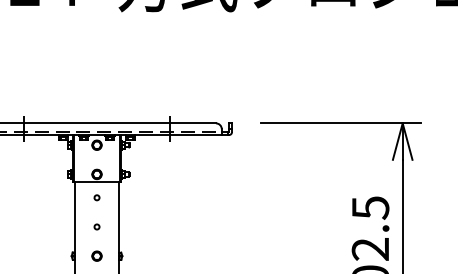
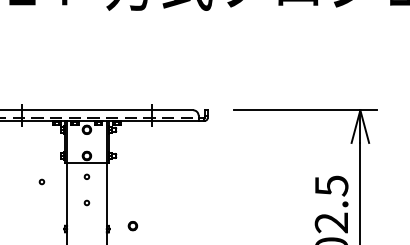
part: (46, 202) -> (41, 181), added
part: (96, 256) -> (132, 226), moved

